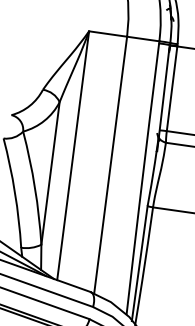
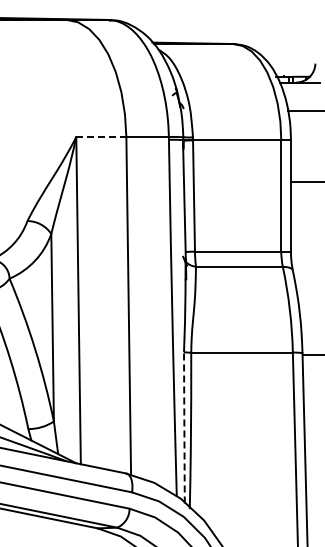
line: (108, 34) -> (101, 137), solid -> dashed
line: (139, 263) -> (184, 427), solid -> dashed

